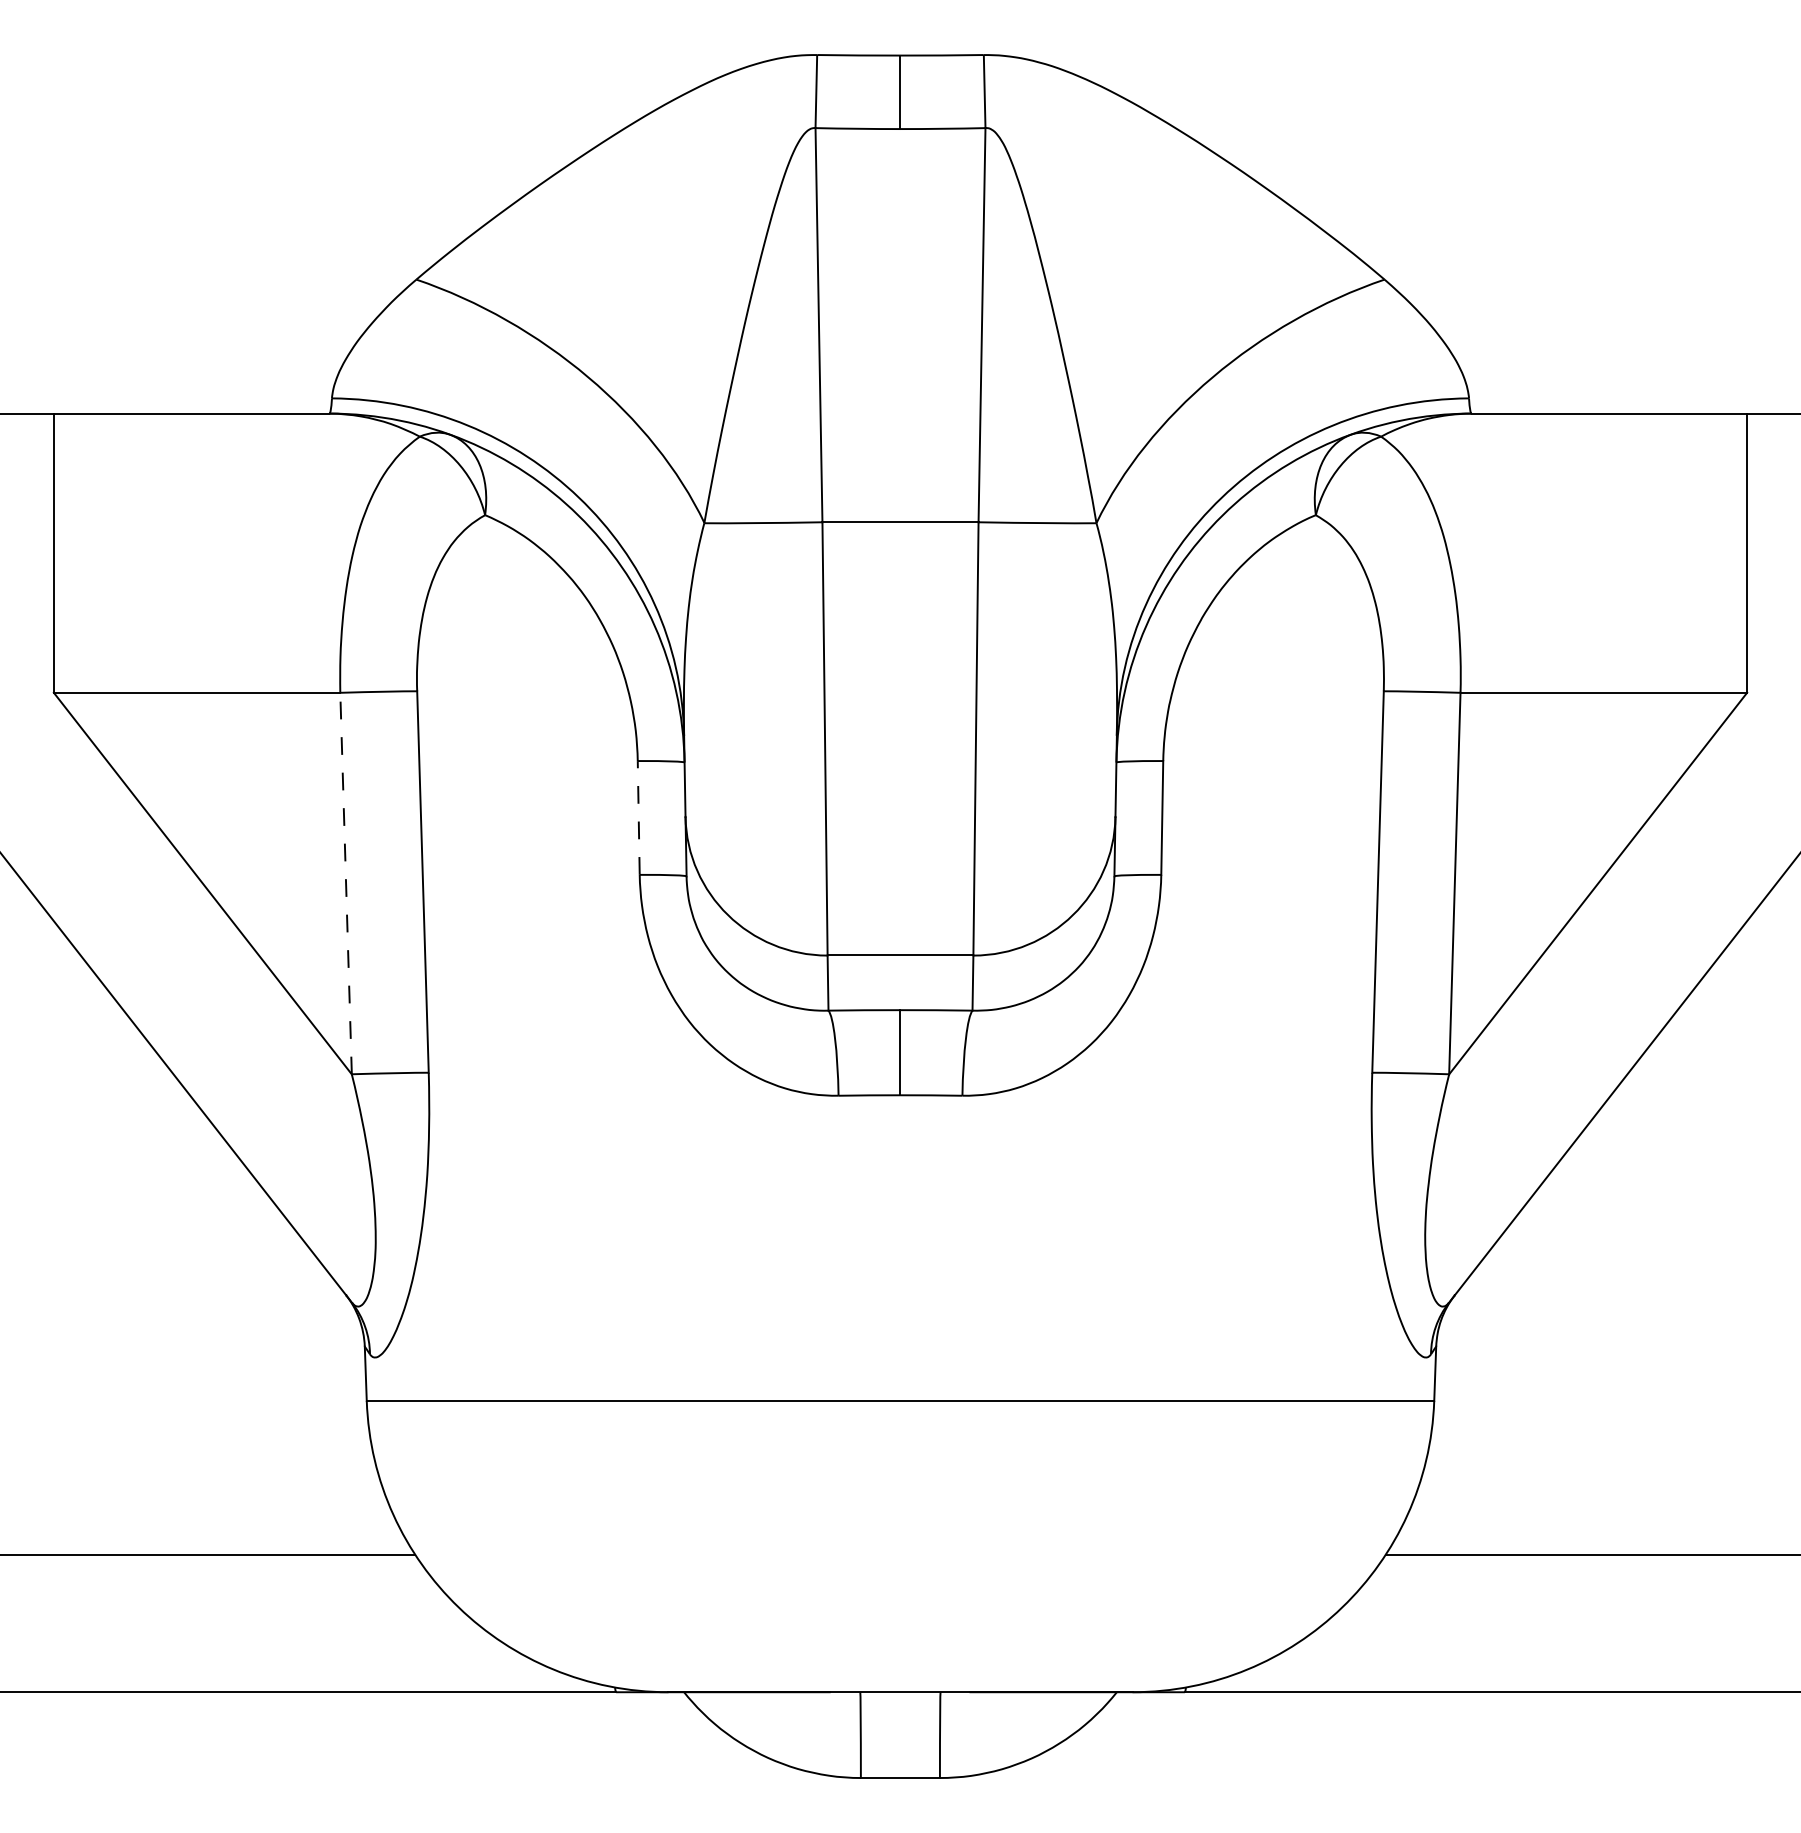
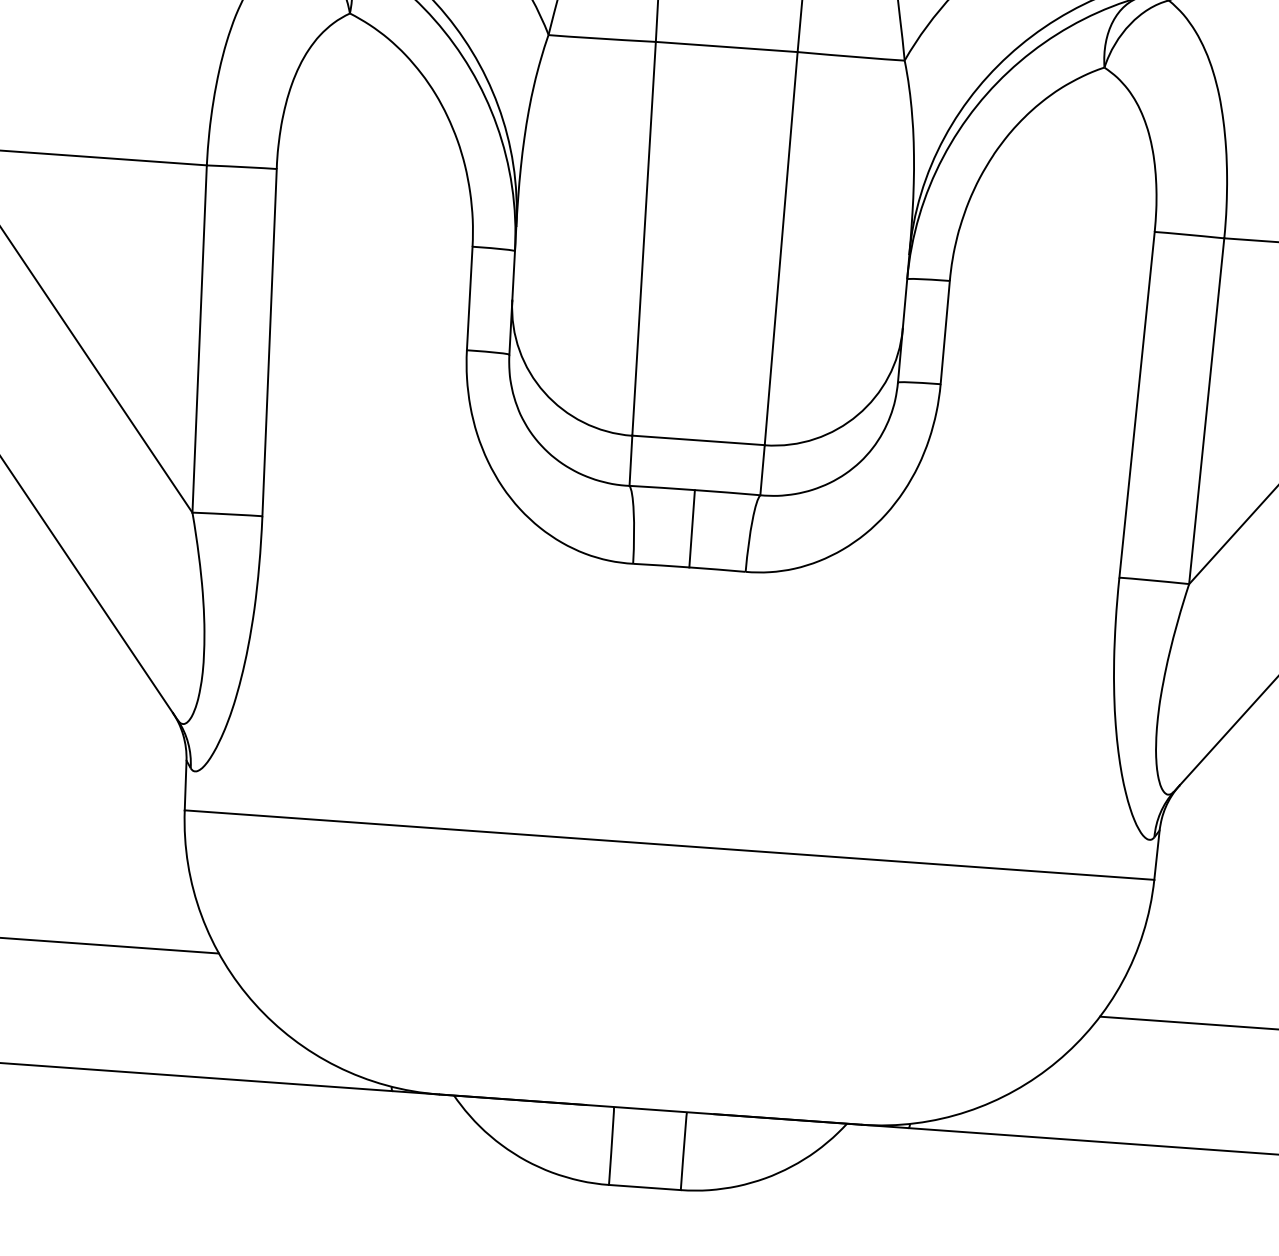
line: (638, 817) -> (469, 298), dashed -> solid
line: (346, 883) -> (200, 339), dashed -> solid

